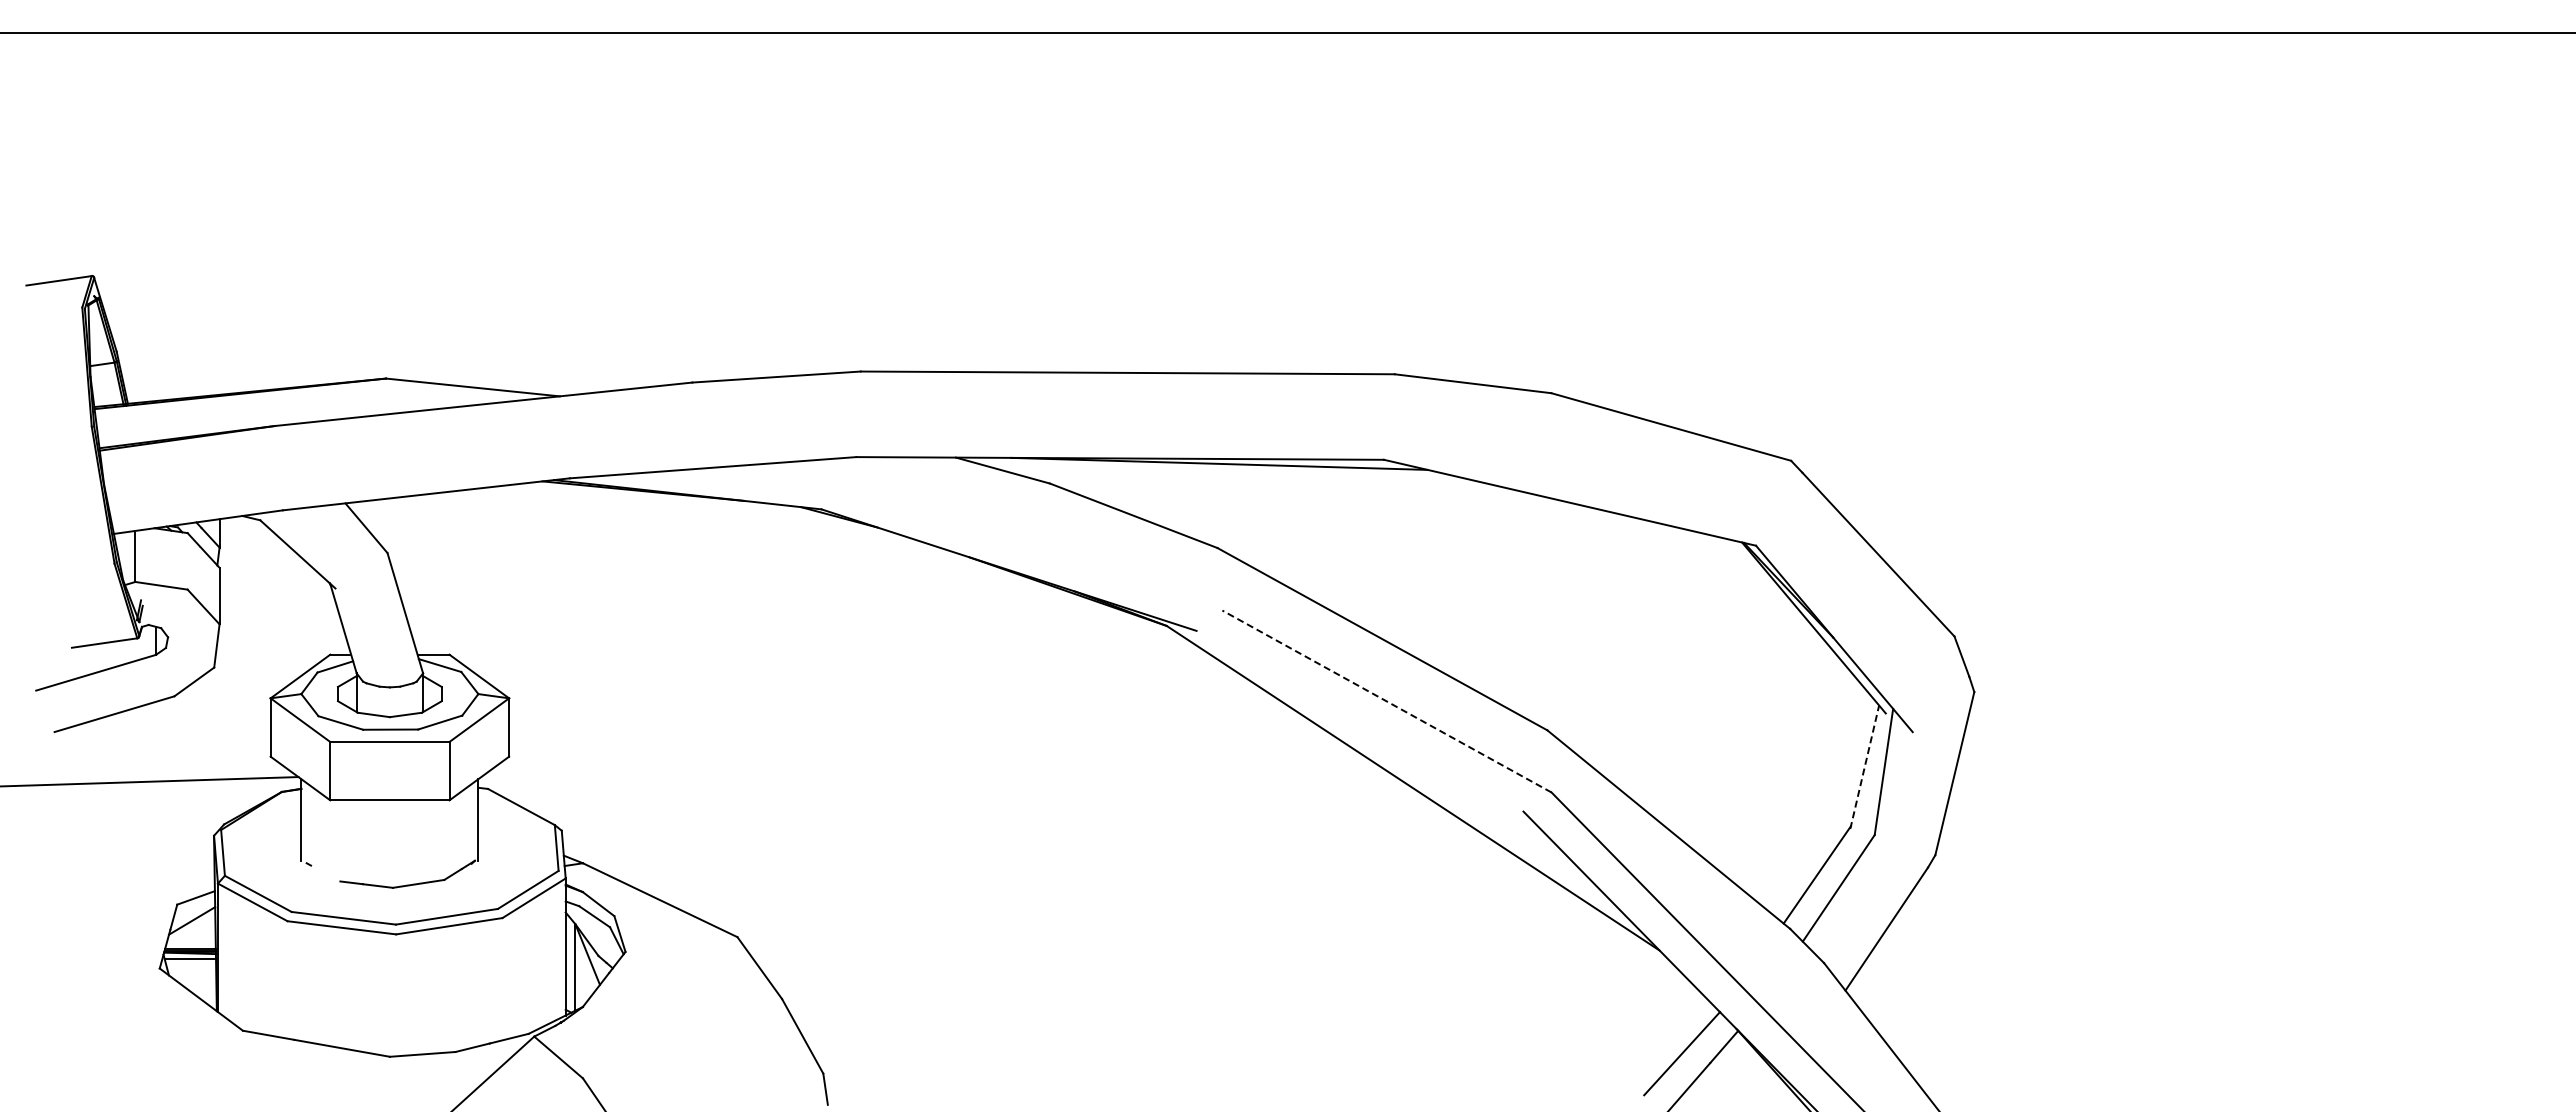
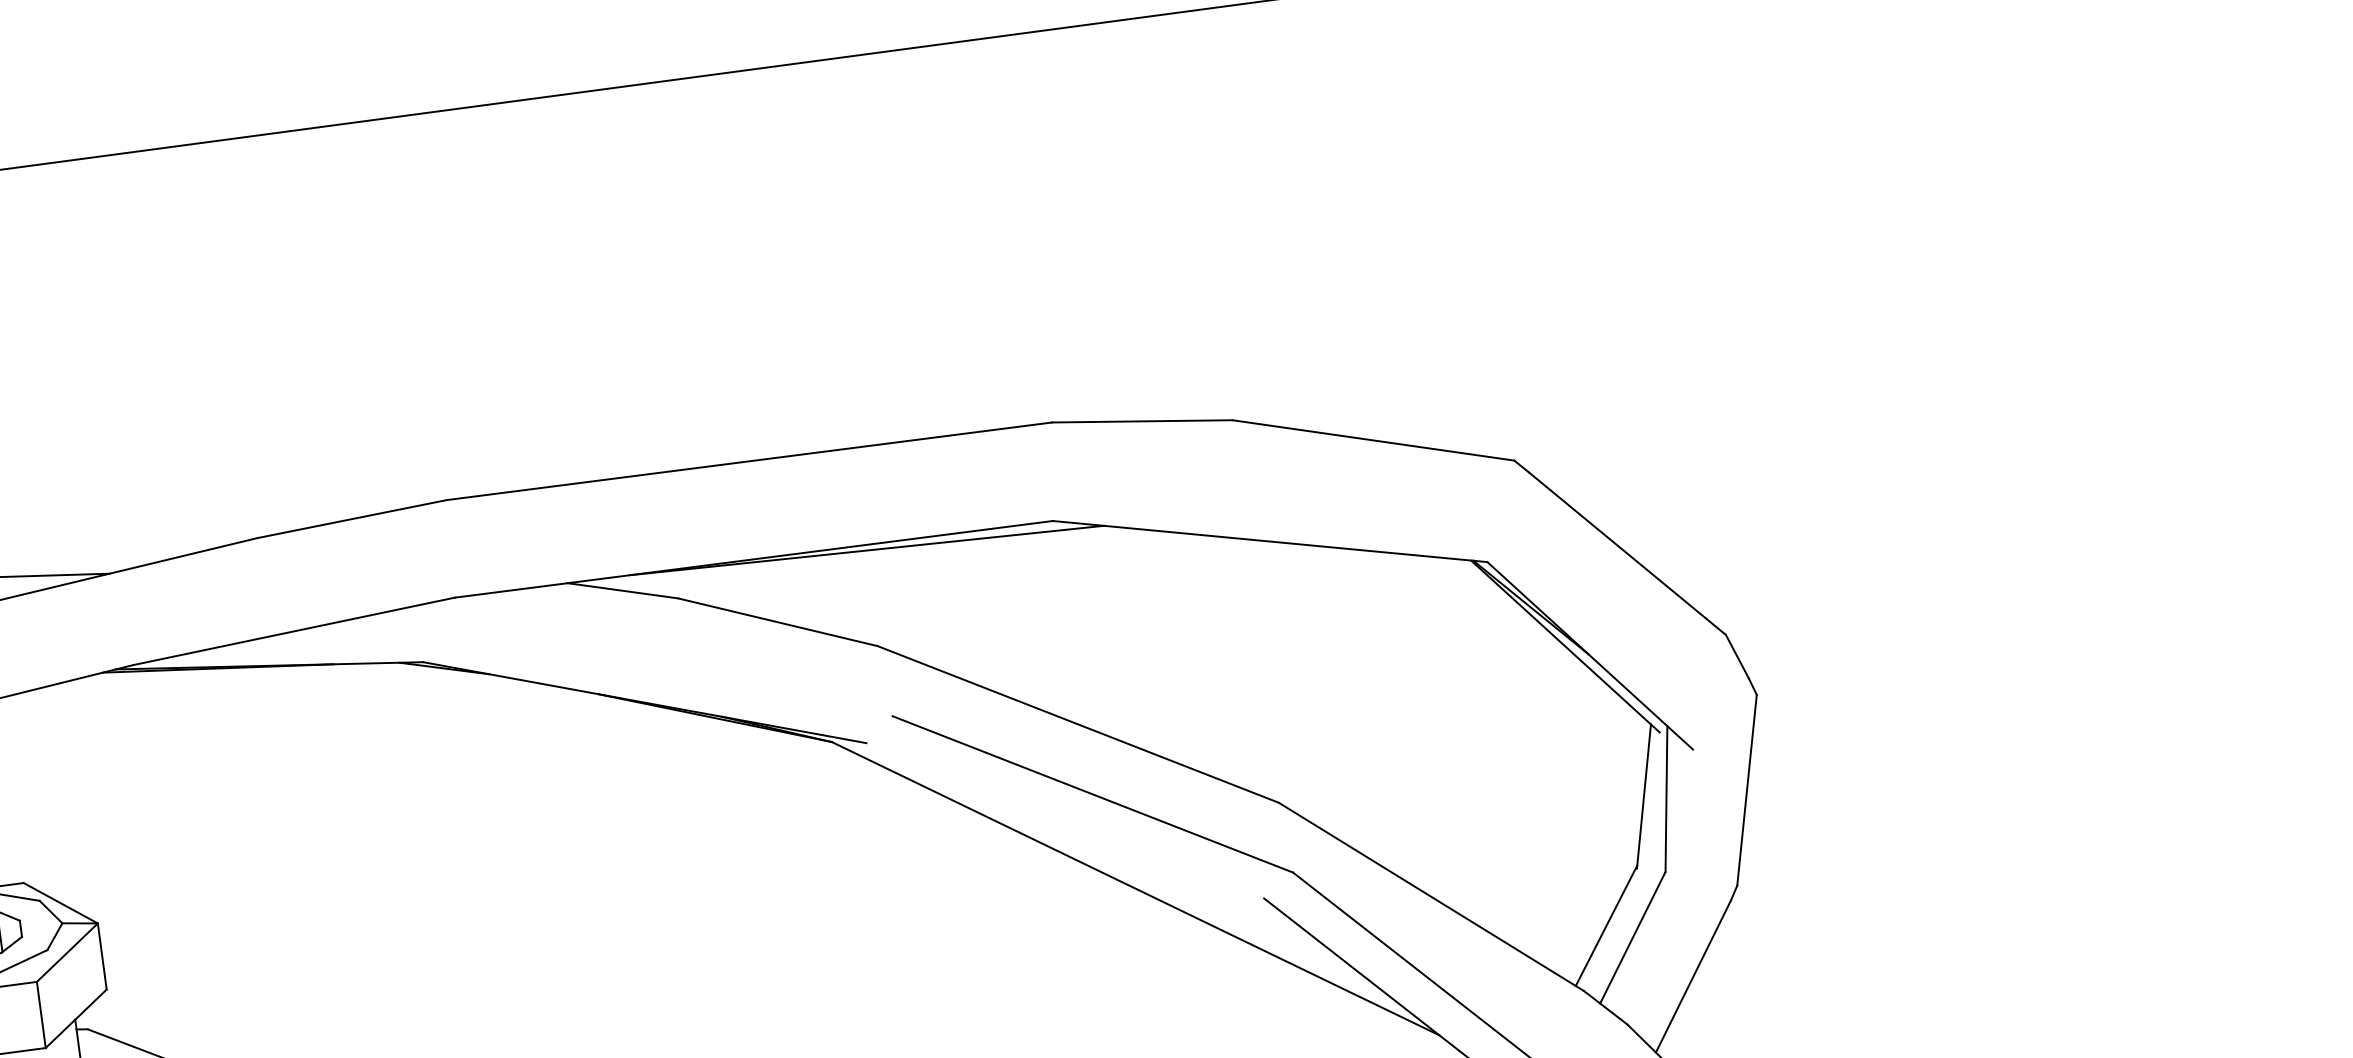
line: (1386, 701) -> (1092, 794), dashed -> solid
line: (1864, 766) -> (1643, 795), dashed -> solid

